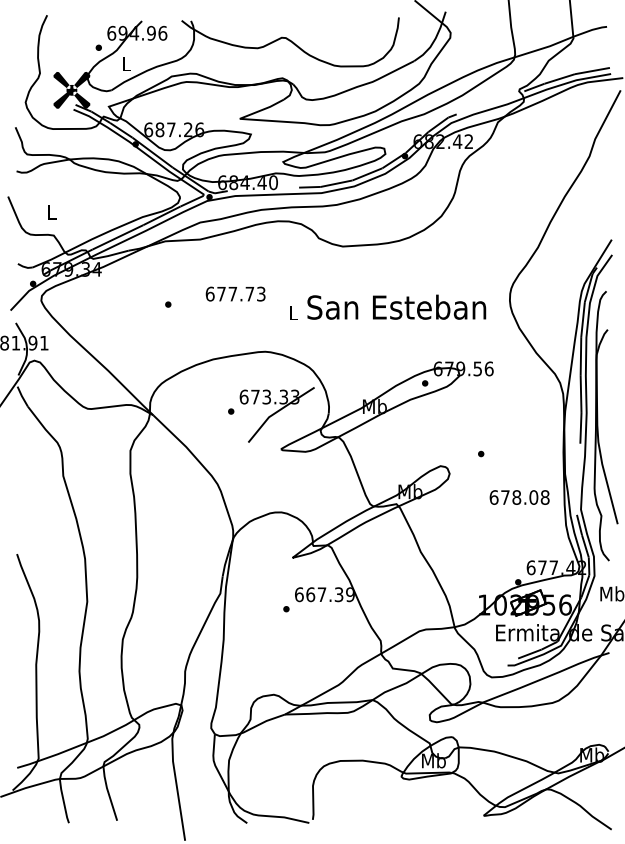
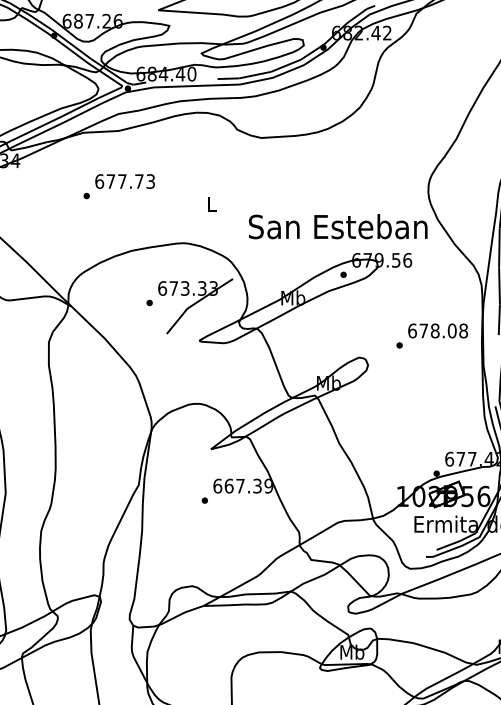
text: (235, 293) -> (124, 180), moved
text: (396, 306) -> (337, 225), moved
text: (519, 497) -> (437, 330), moved

